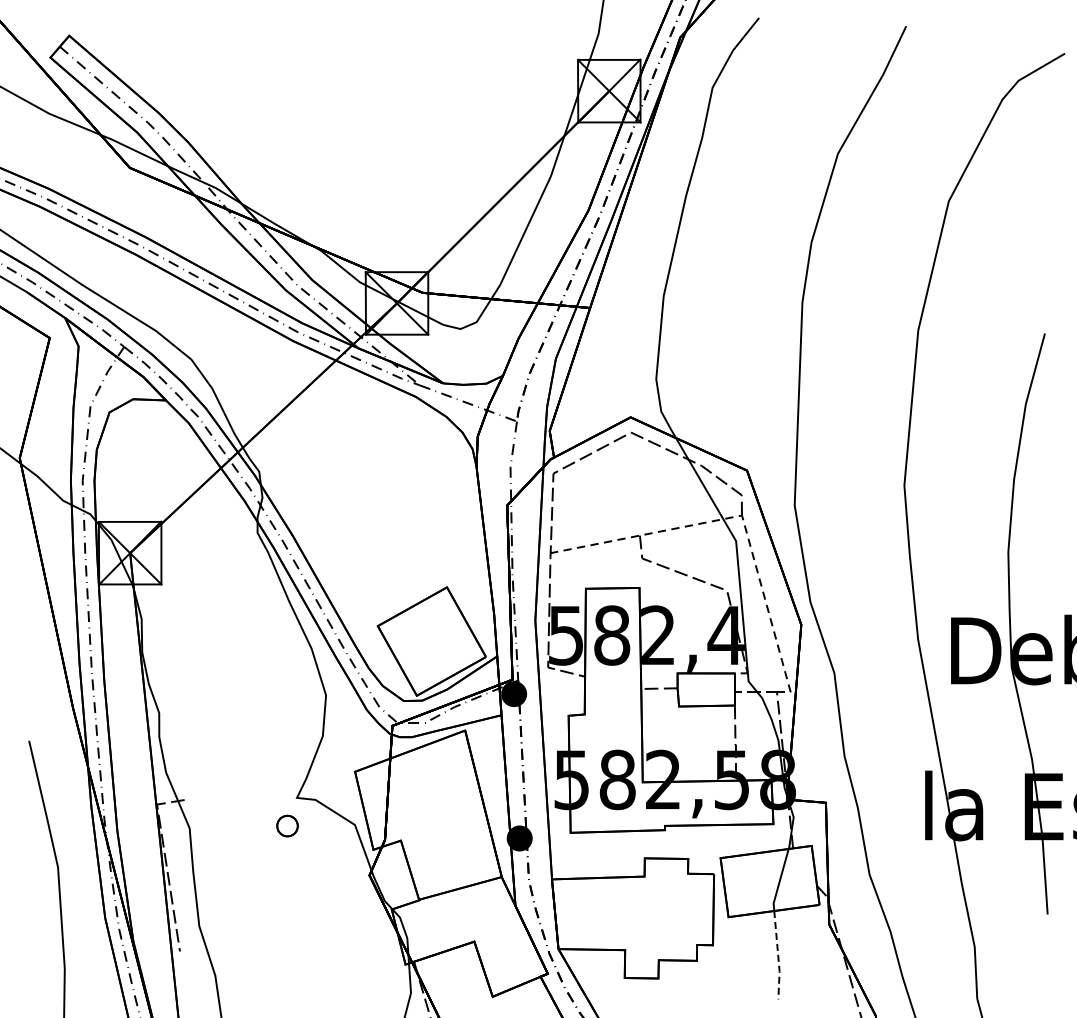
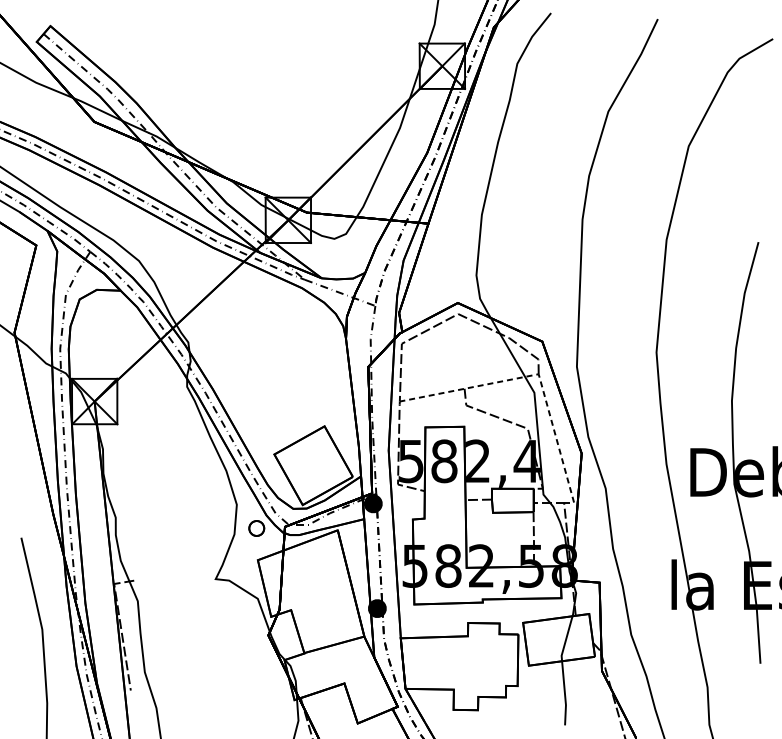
part: (287, 825) -> (256, 528), moved
line: (778, 955) -> (565, 693), dashed -> solid

